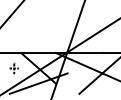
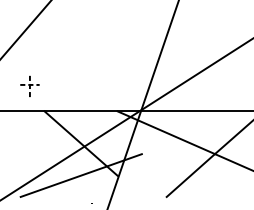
part: (13, 68) -> (28, 85), moved

